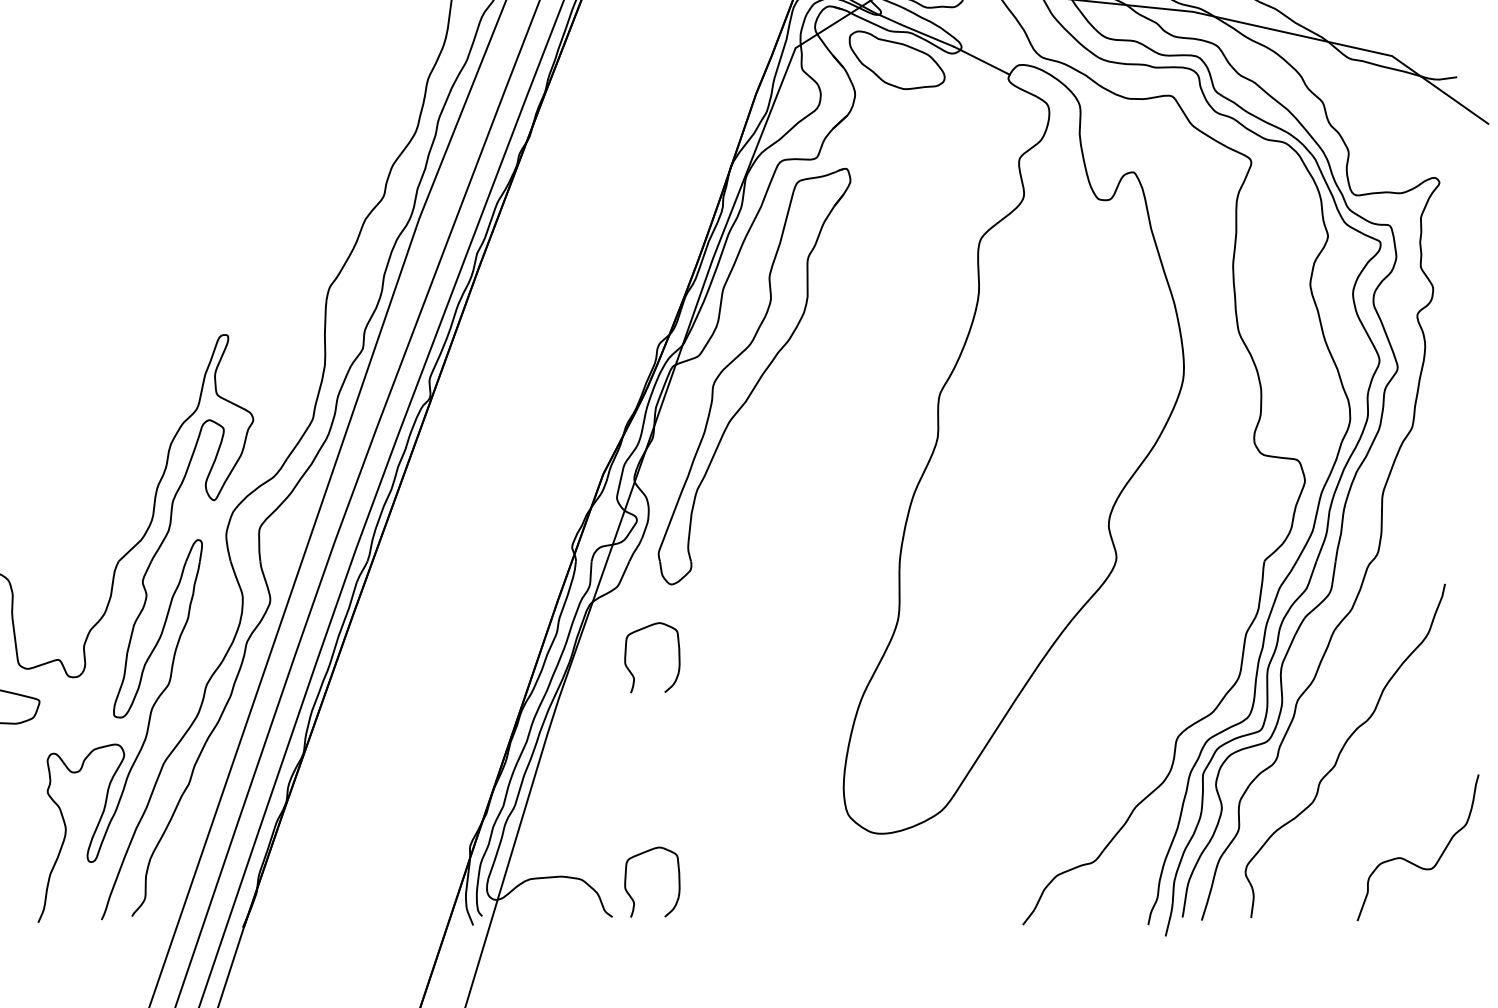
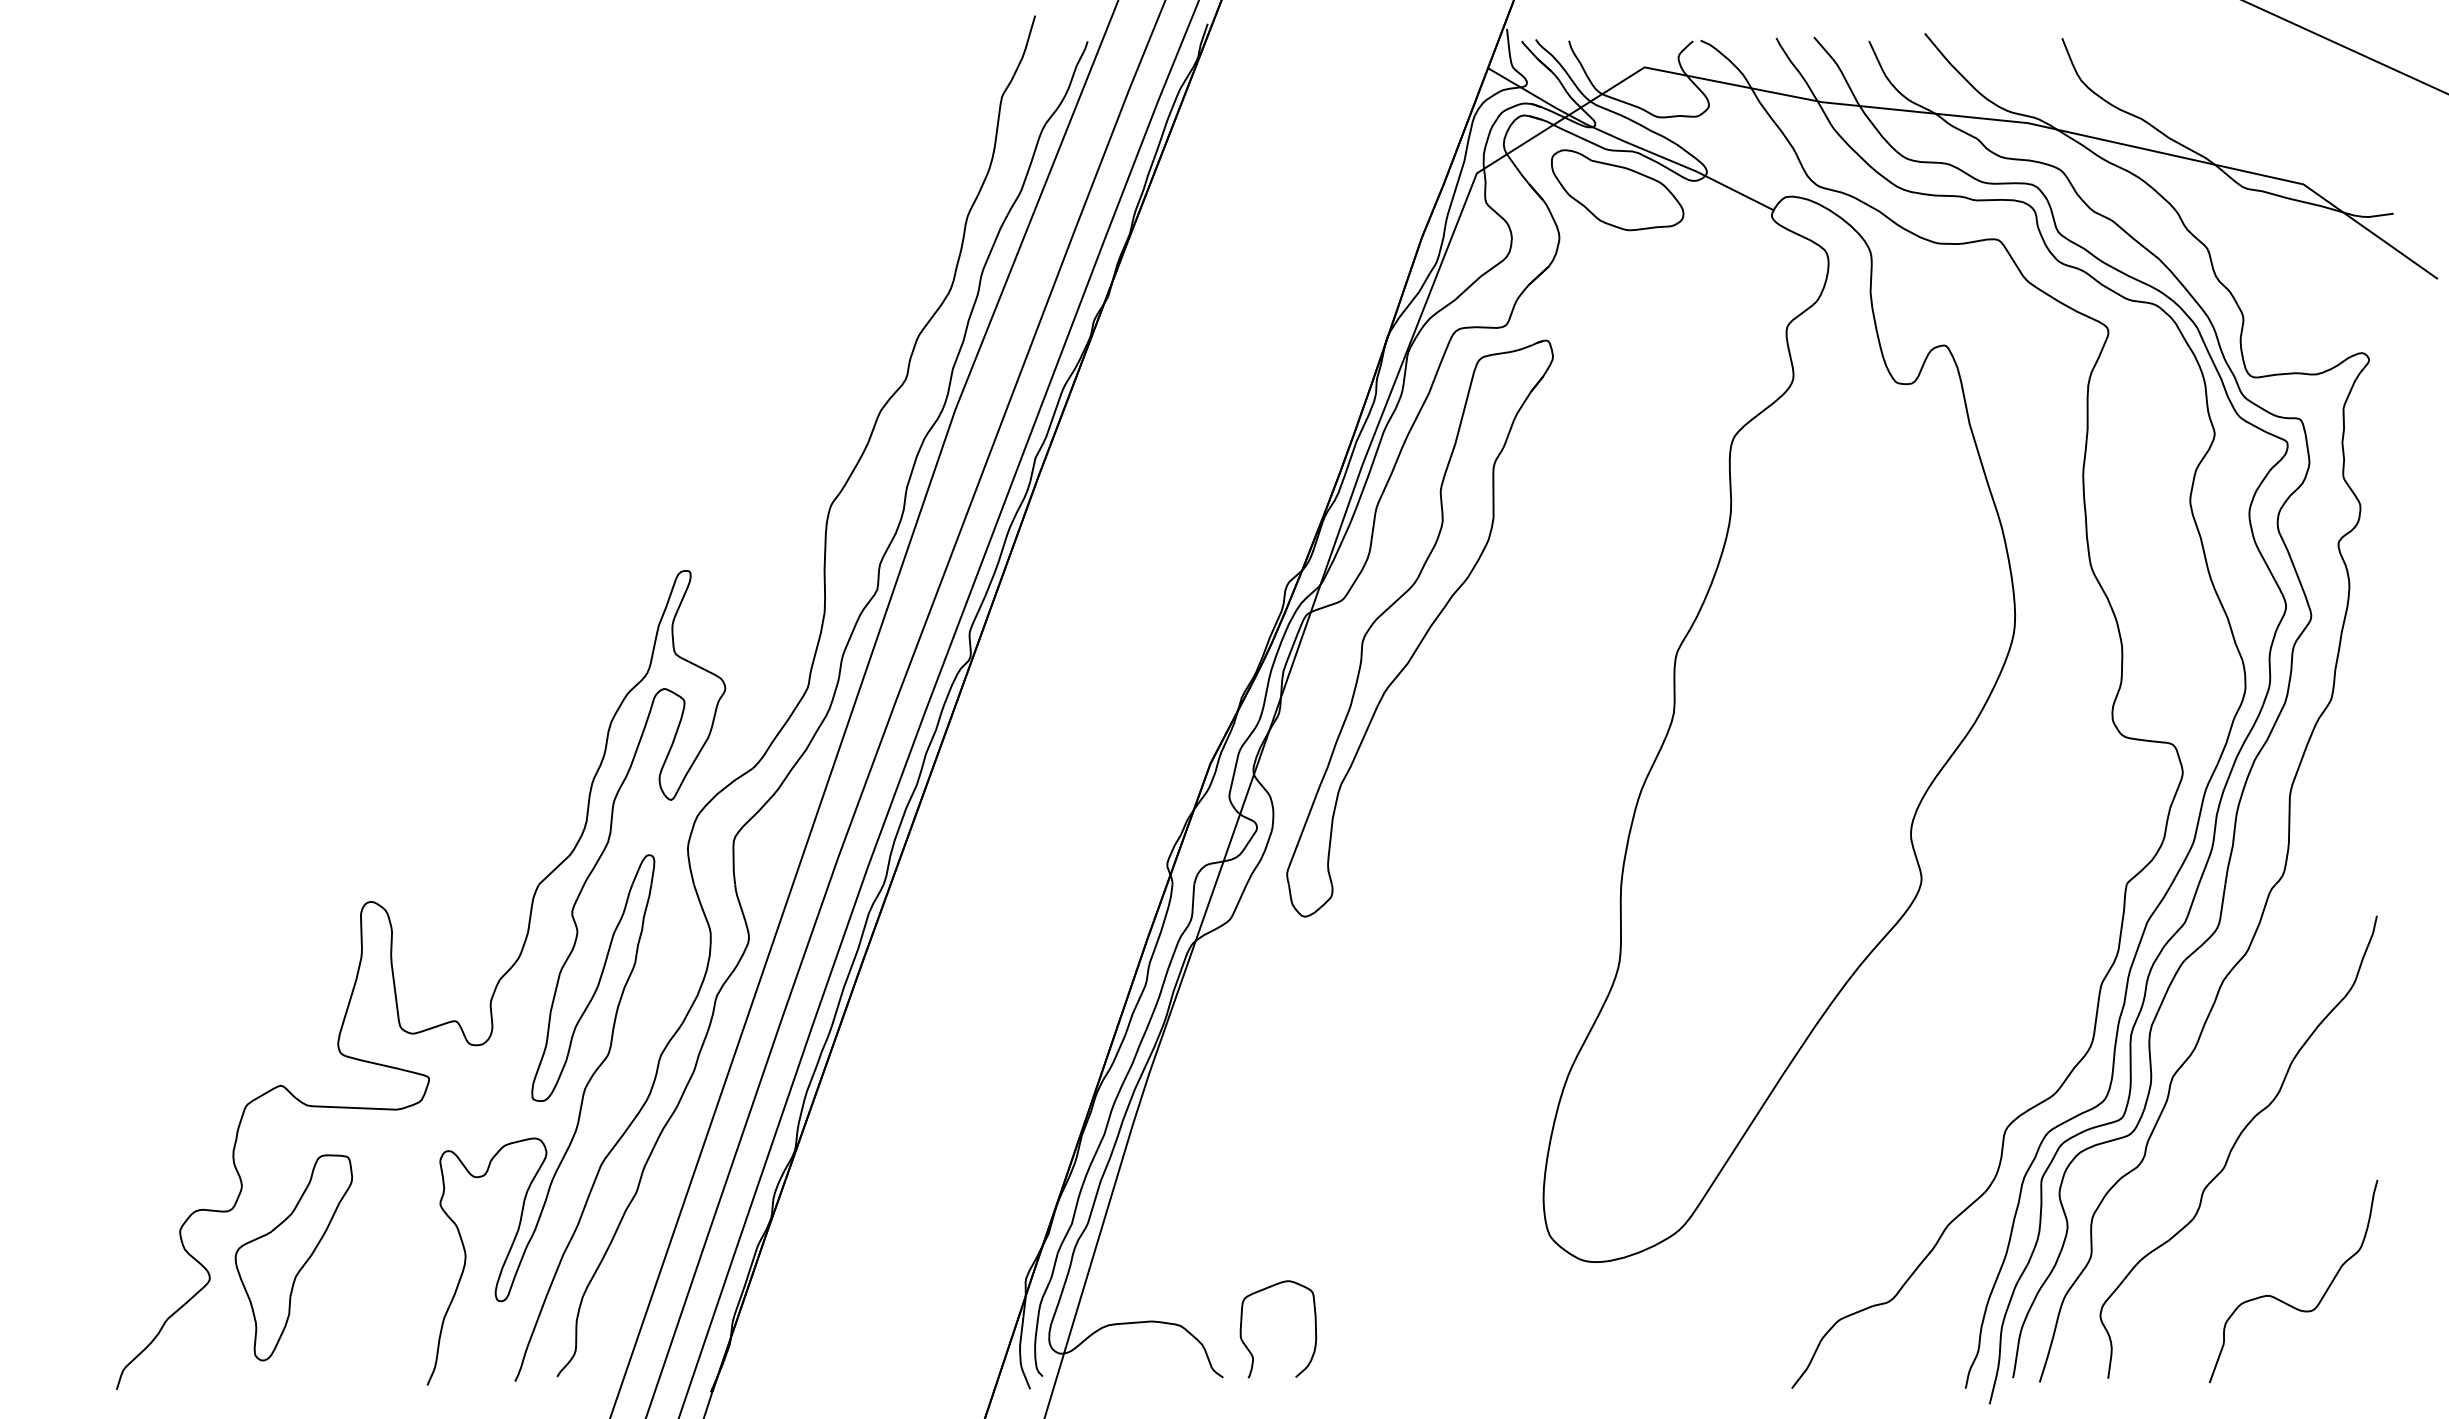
curve: (631, 672) -> (1249, 1038), removed
curve: (1411, 862) -> (2284, 1301), moved

